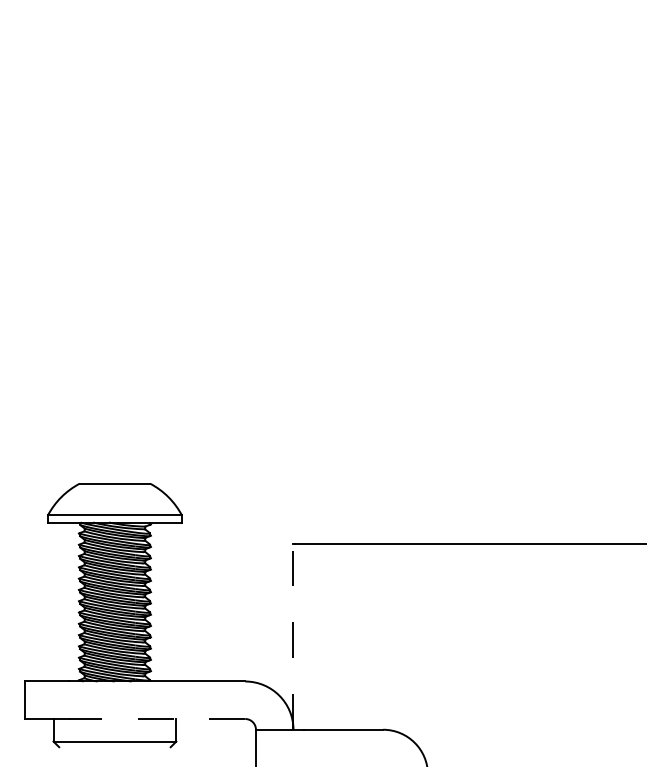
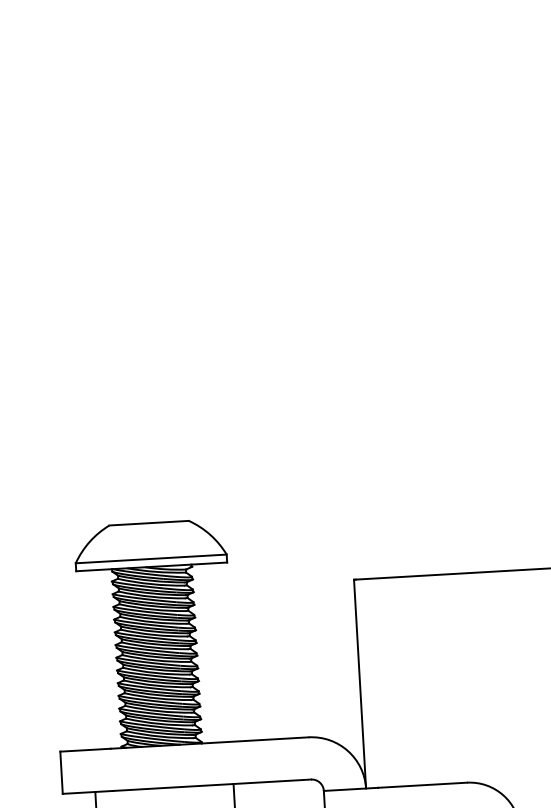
line: (293, 636) -> (360, 683), dashed -> solid
line: (157, 718) -> (212, 784), dashed -> solid

